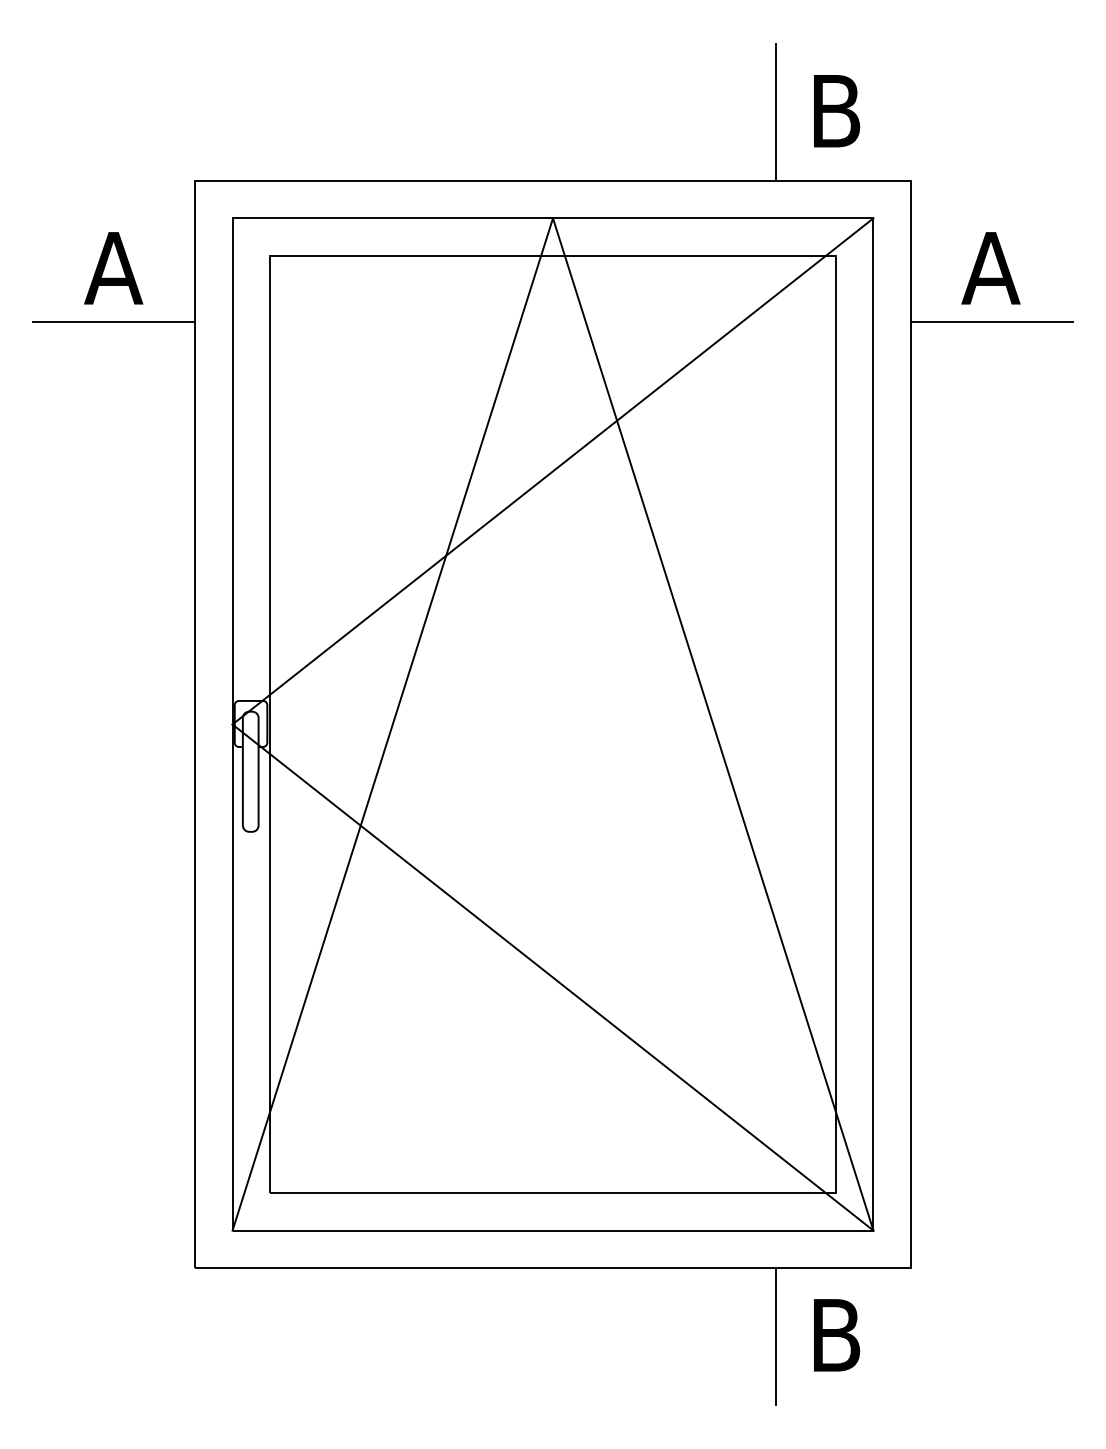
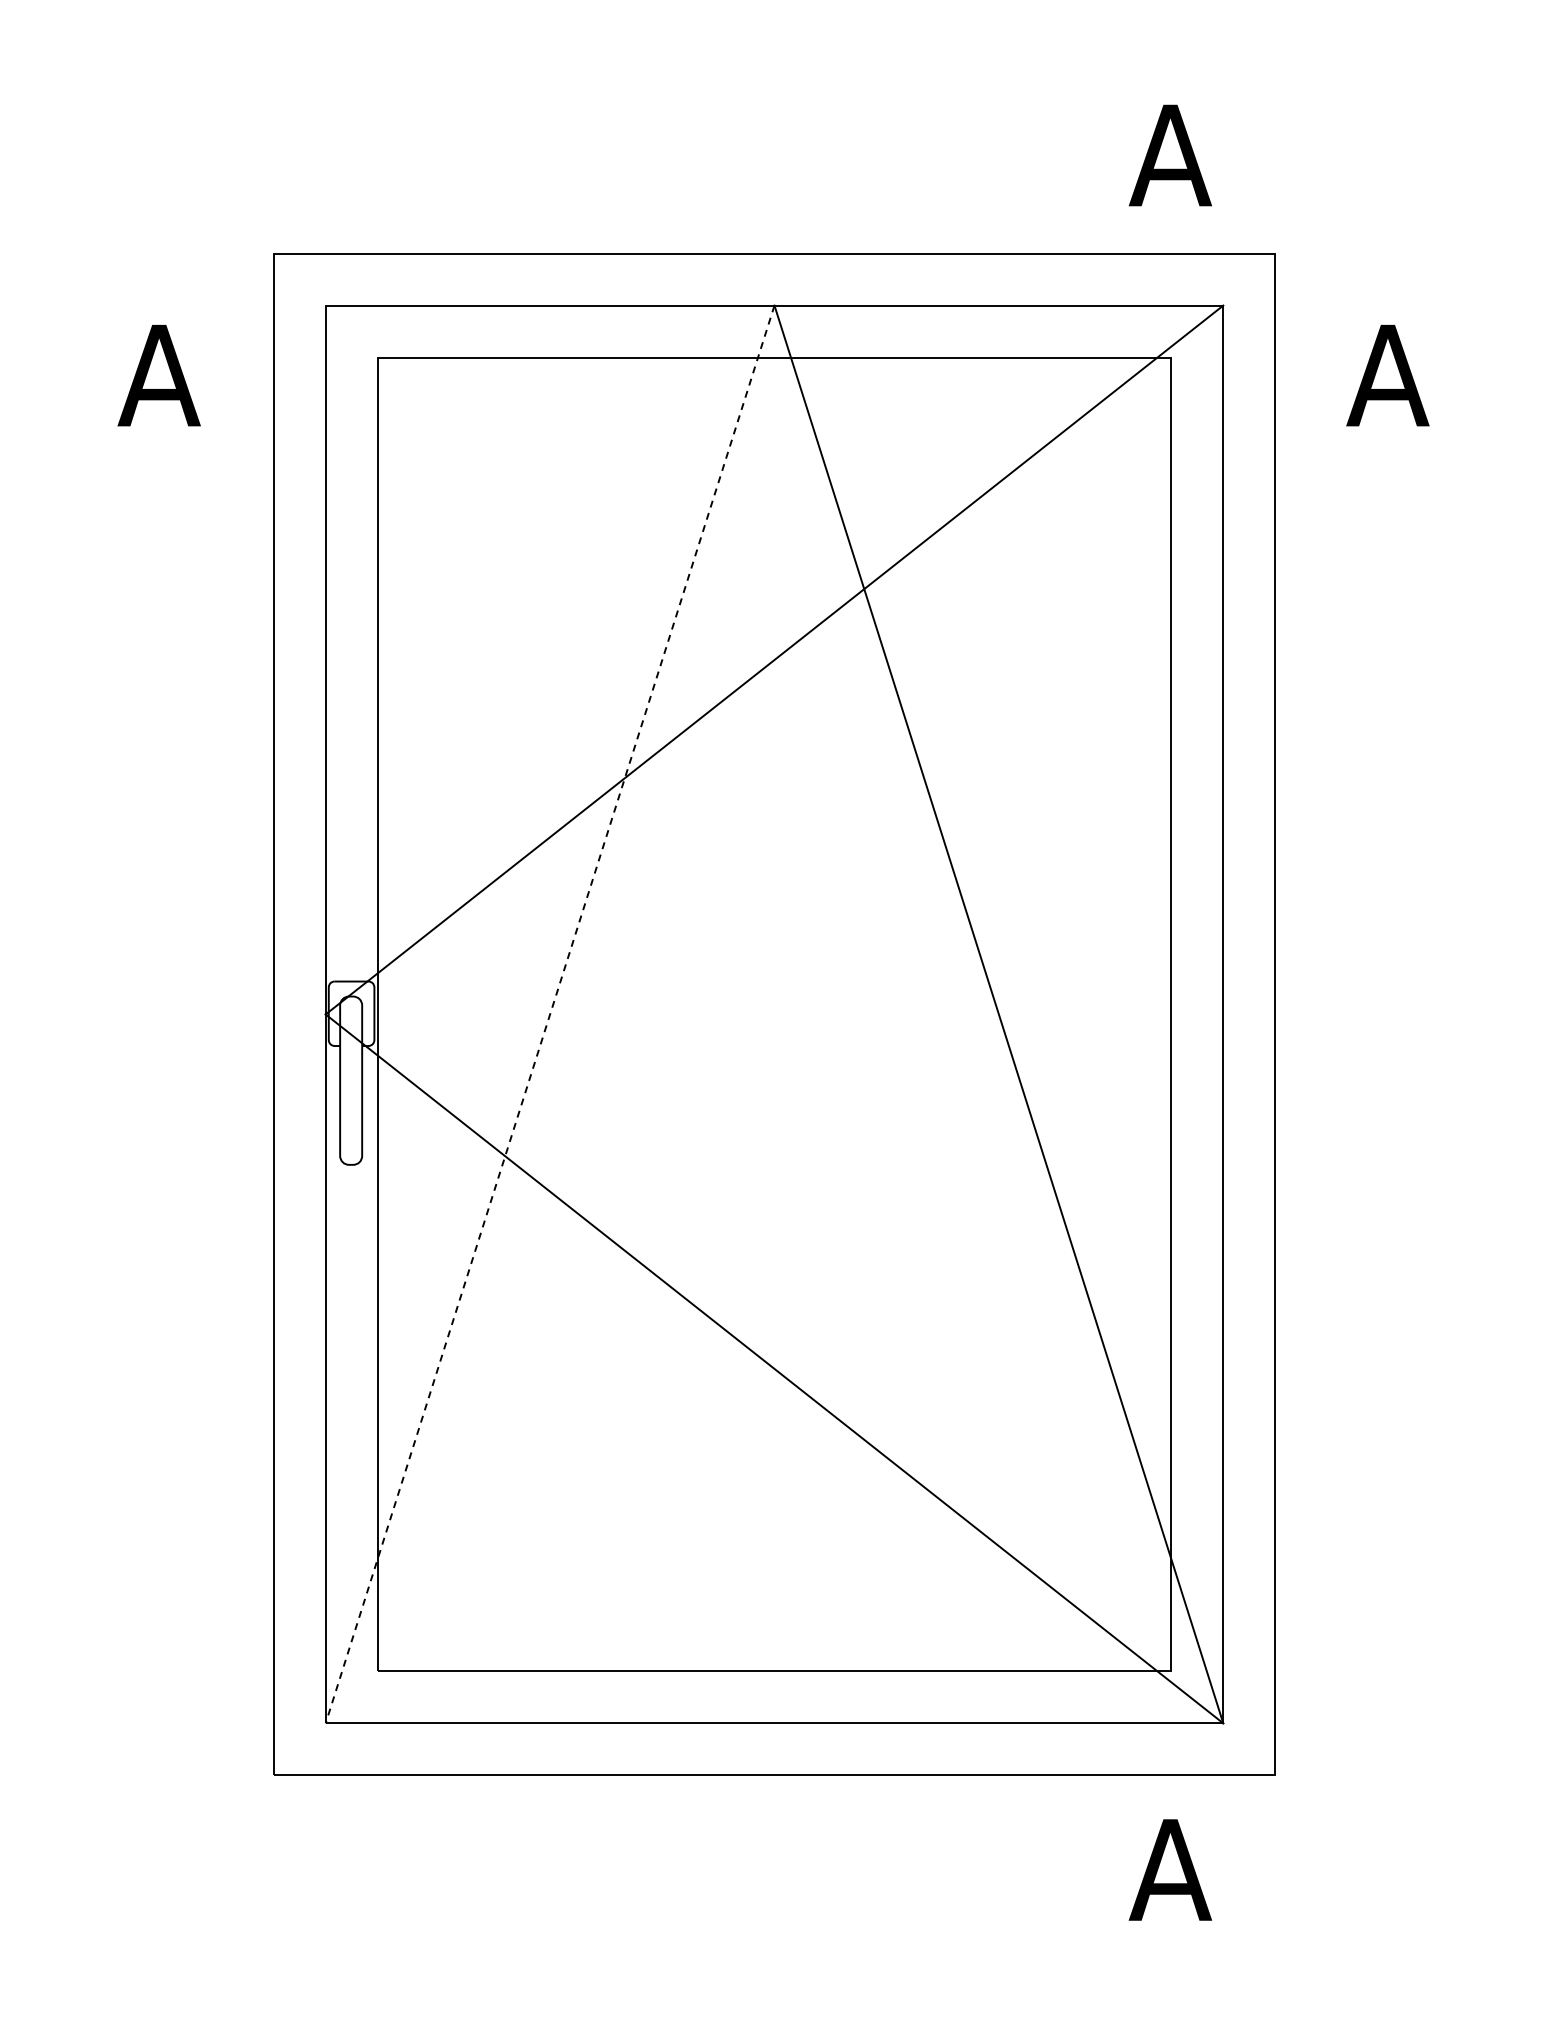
line: (775, 111) -> (1086, 156), removed
text: (835, 111) -> (1169, 155), B -> A
line: (113, 321) -> (159, 450), removed
line: (991, 321) -> (1388, 450), removed
line: (393, 724) -> (550, 1014), solid -> dashed
text: (835, 1334) -> (1170, 1869), B -> A
line: (775, 1336) -> (1086, 1871), removed

